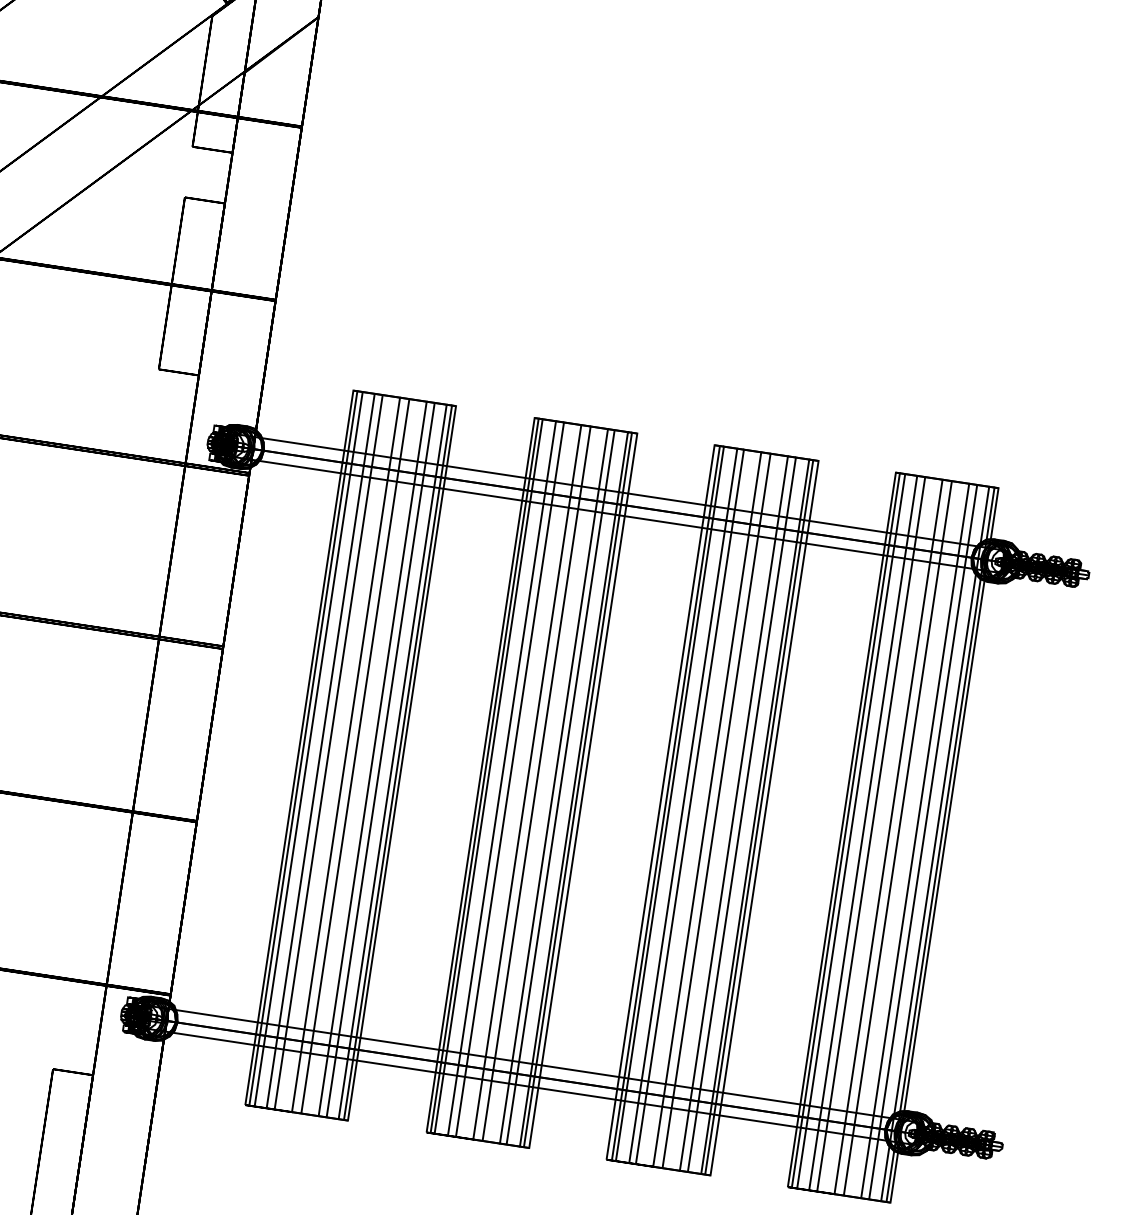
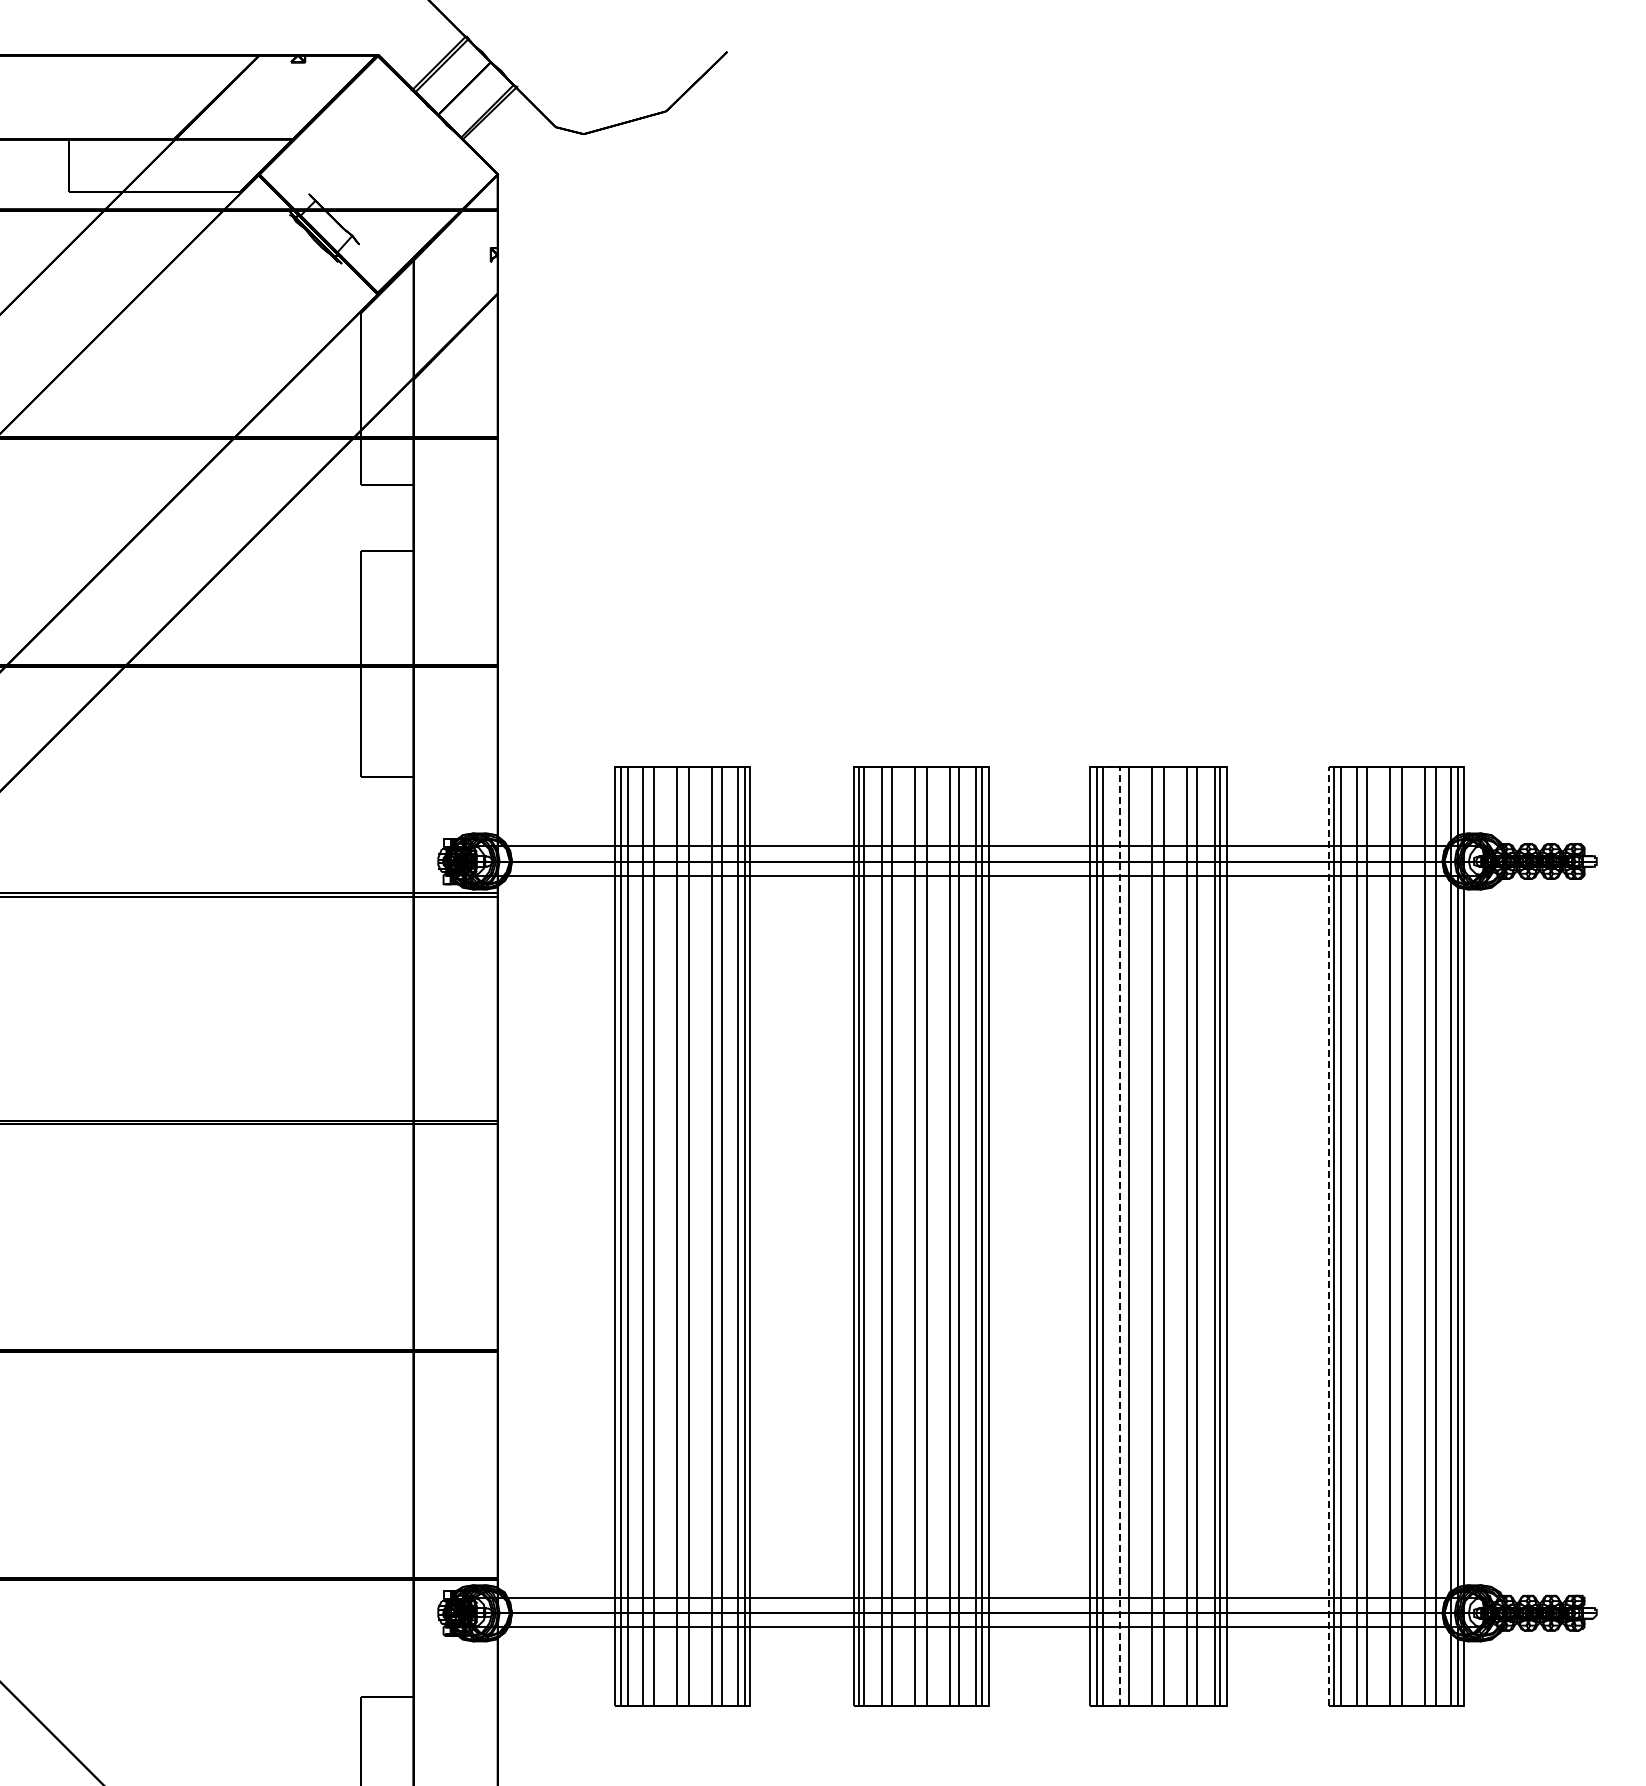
line: (684, 796) -> (1120, 1224), solid -> dashed
line: (842, 824) -> (1328, 1229), solid -> dashed

